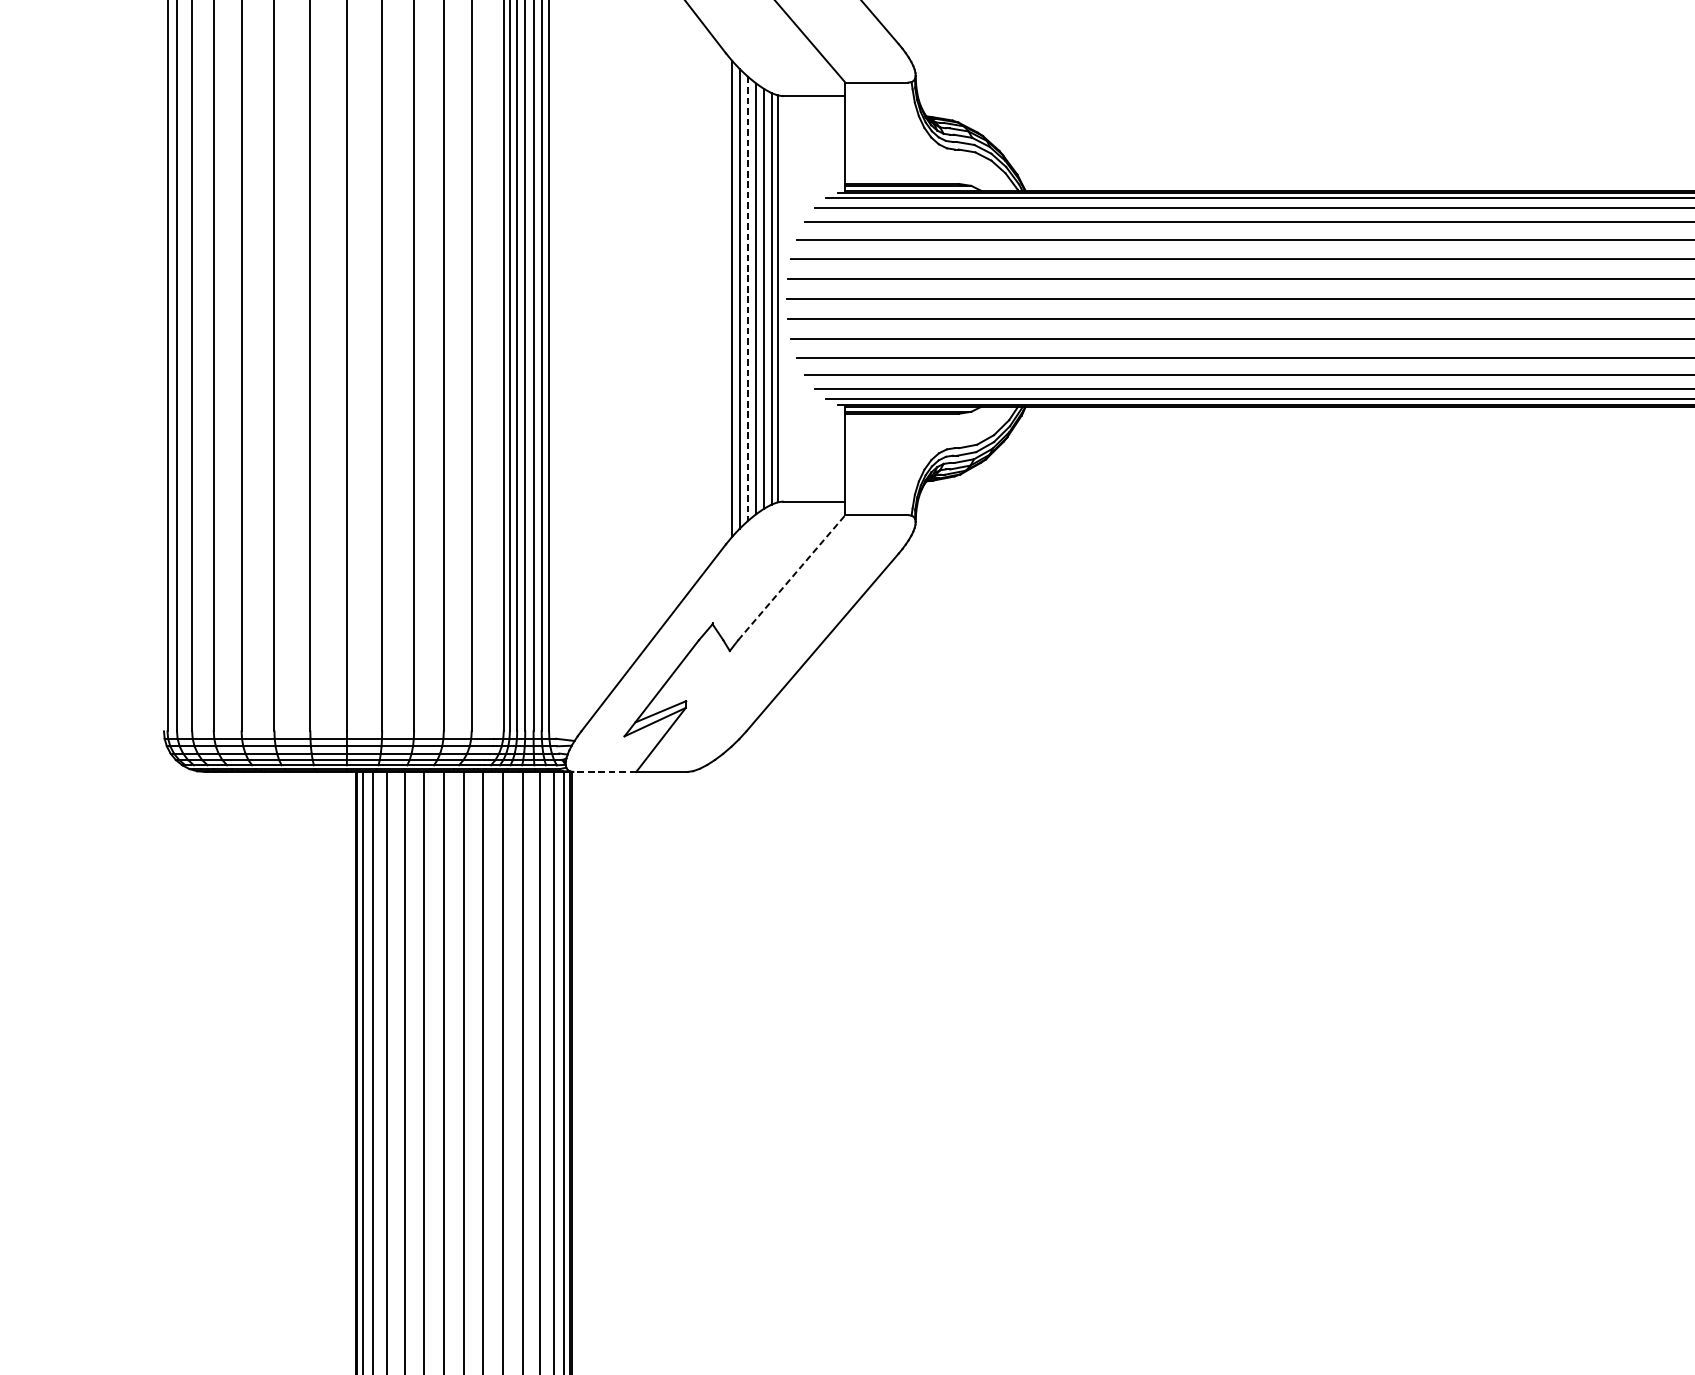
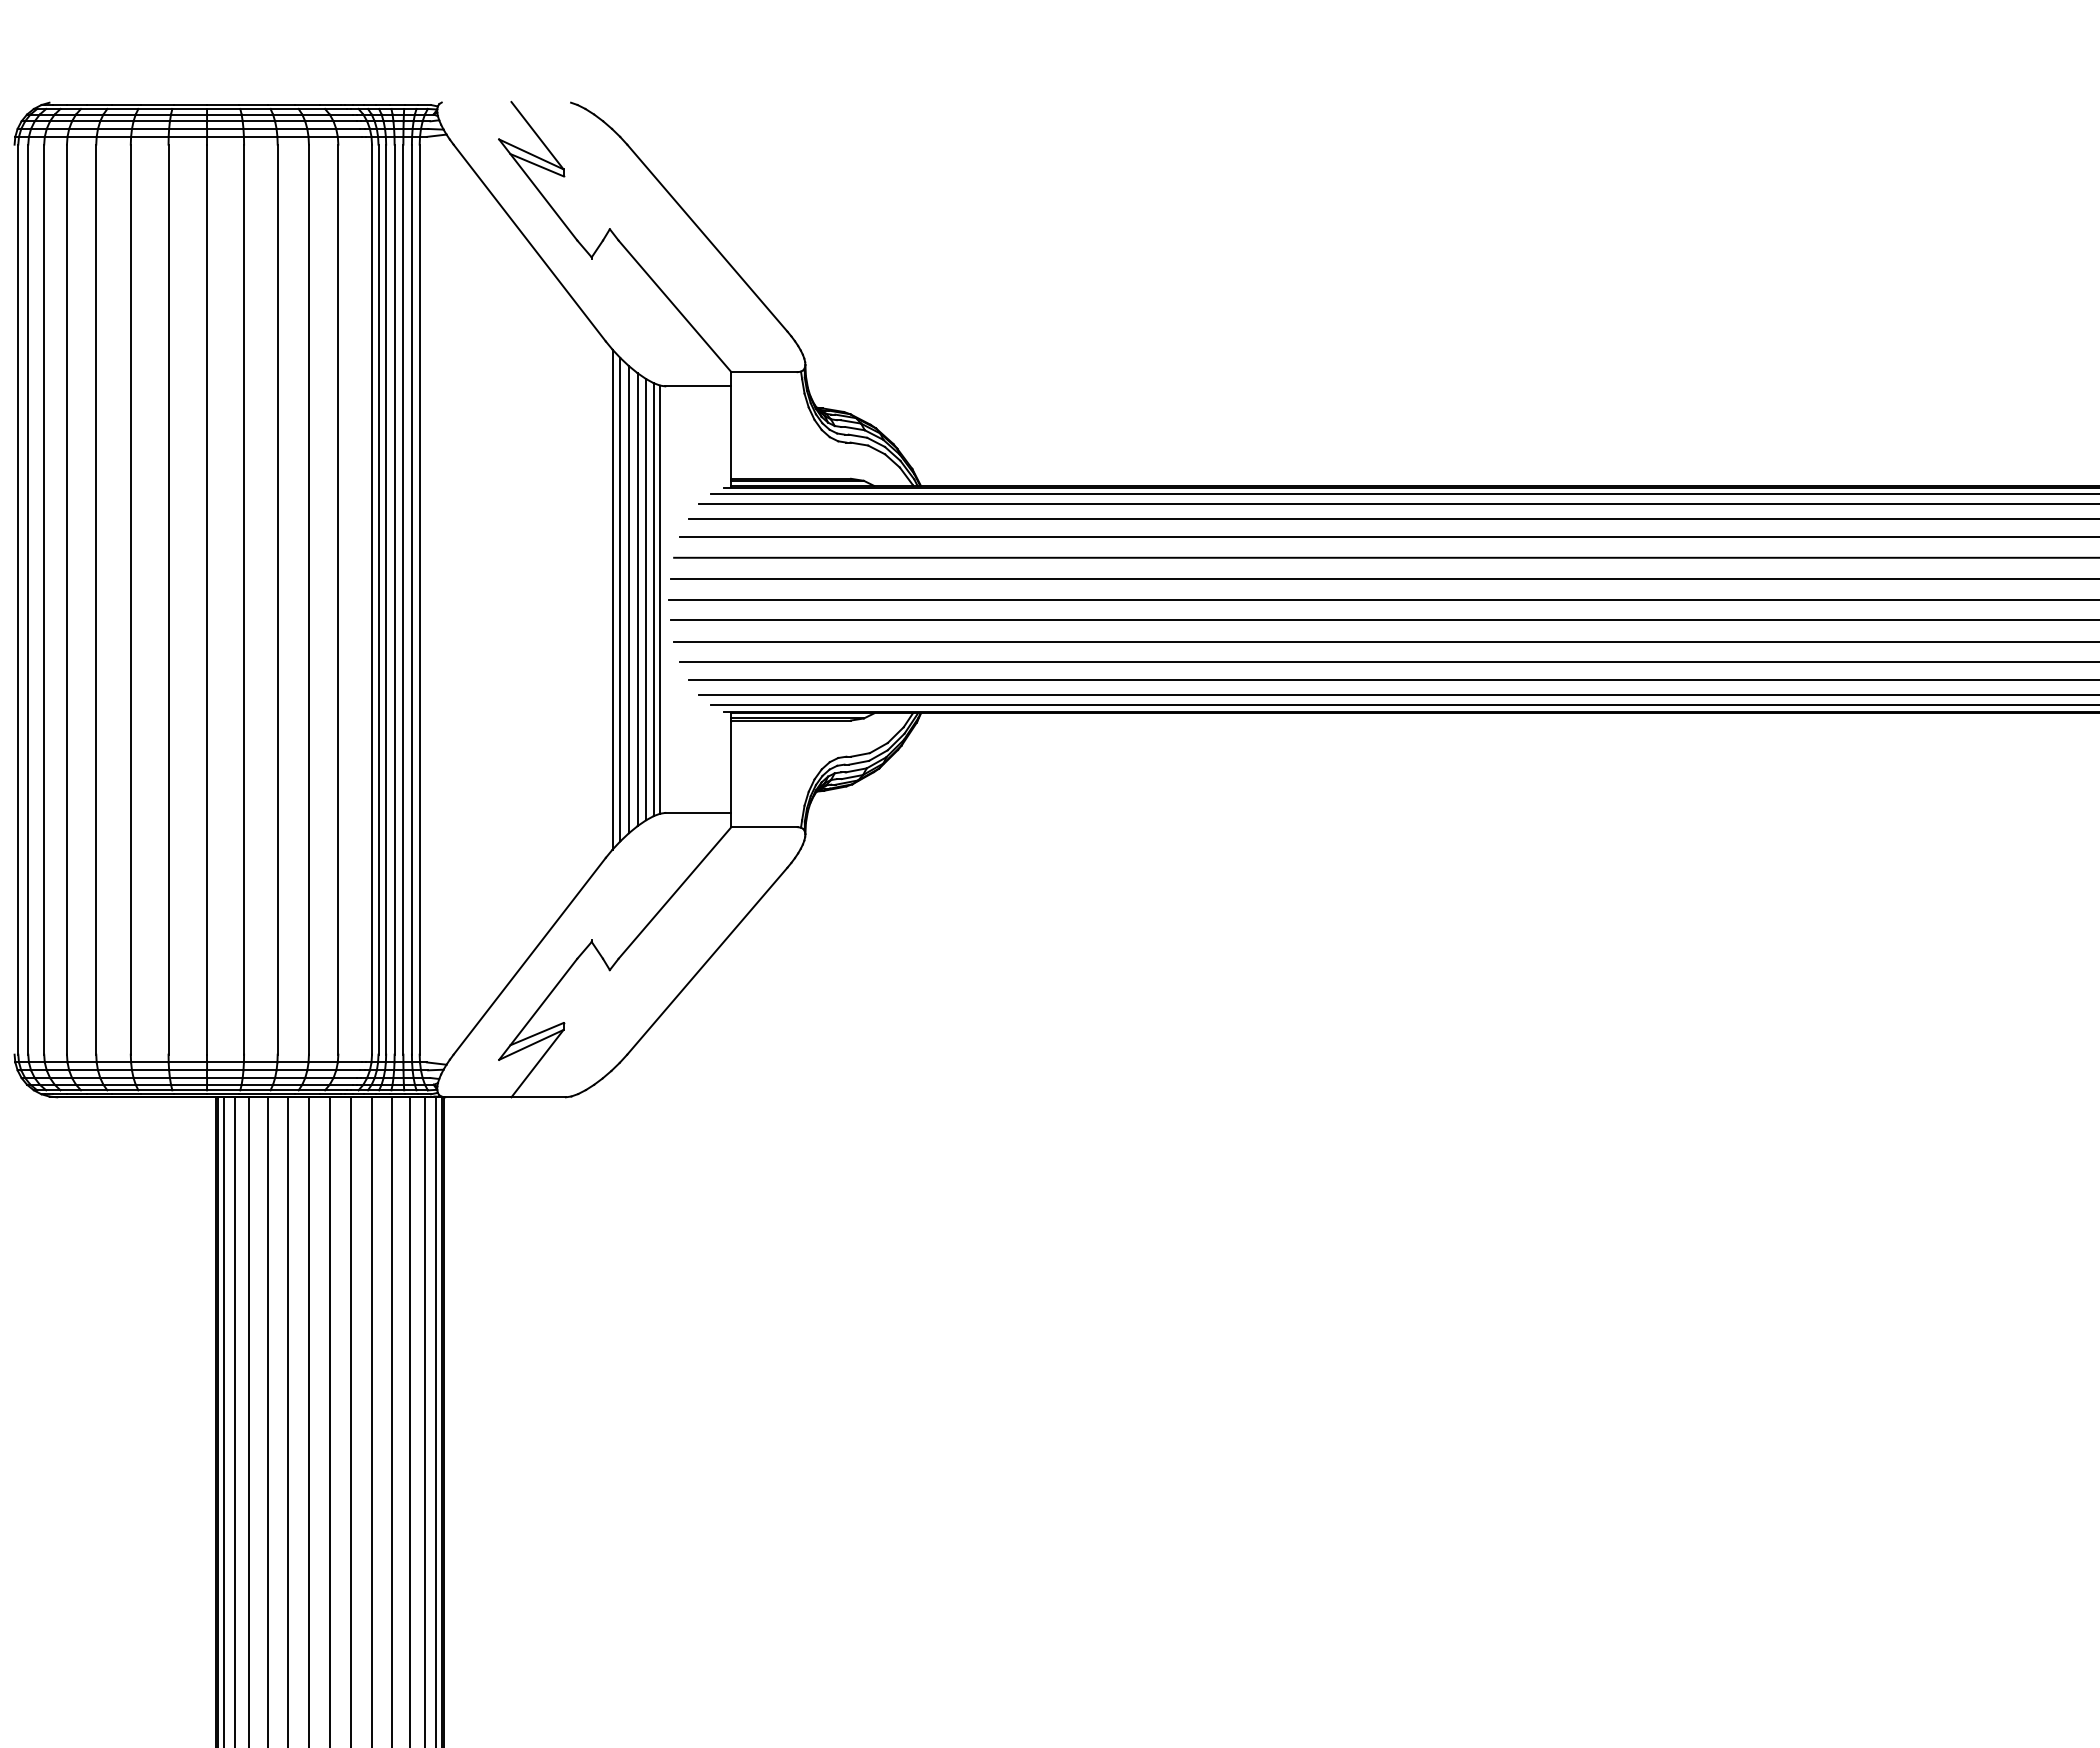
line: (747, 298) -> (628, 599), dashed -> solid
line: (792, 577) -> (675, 892), dashed -> solid
line: (604, 772) -> (477, 1097), dashed -> solid

